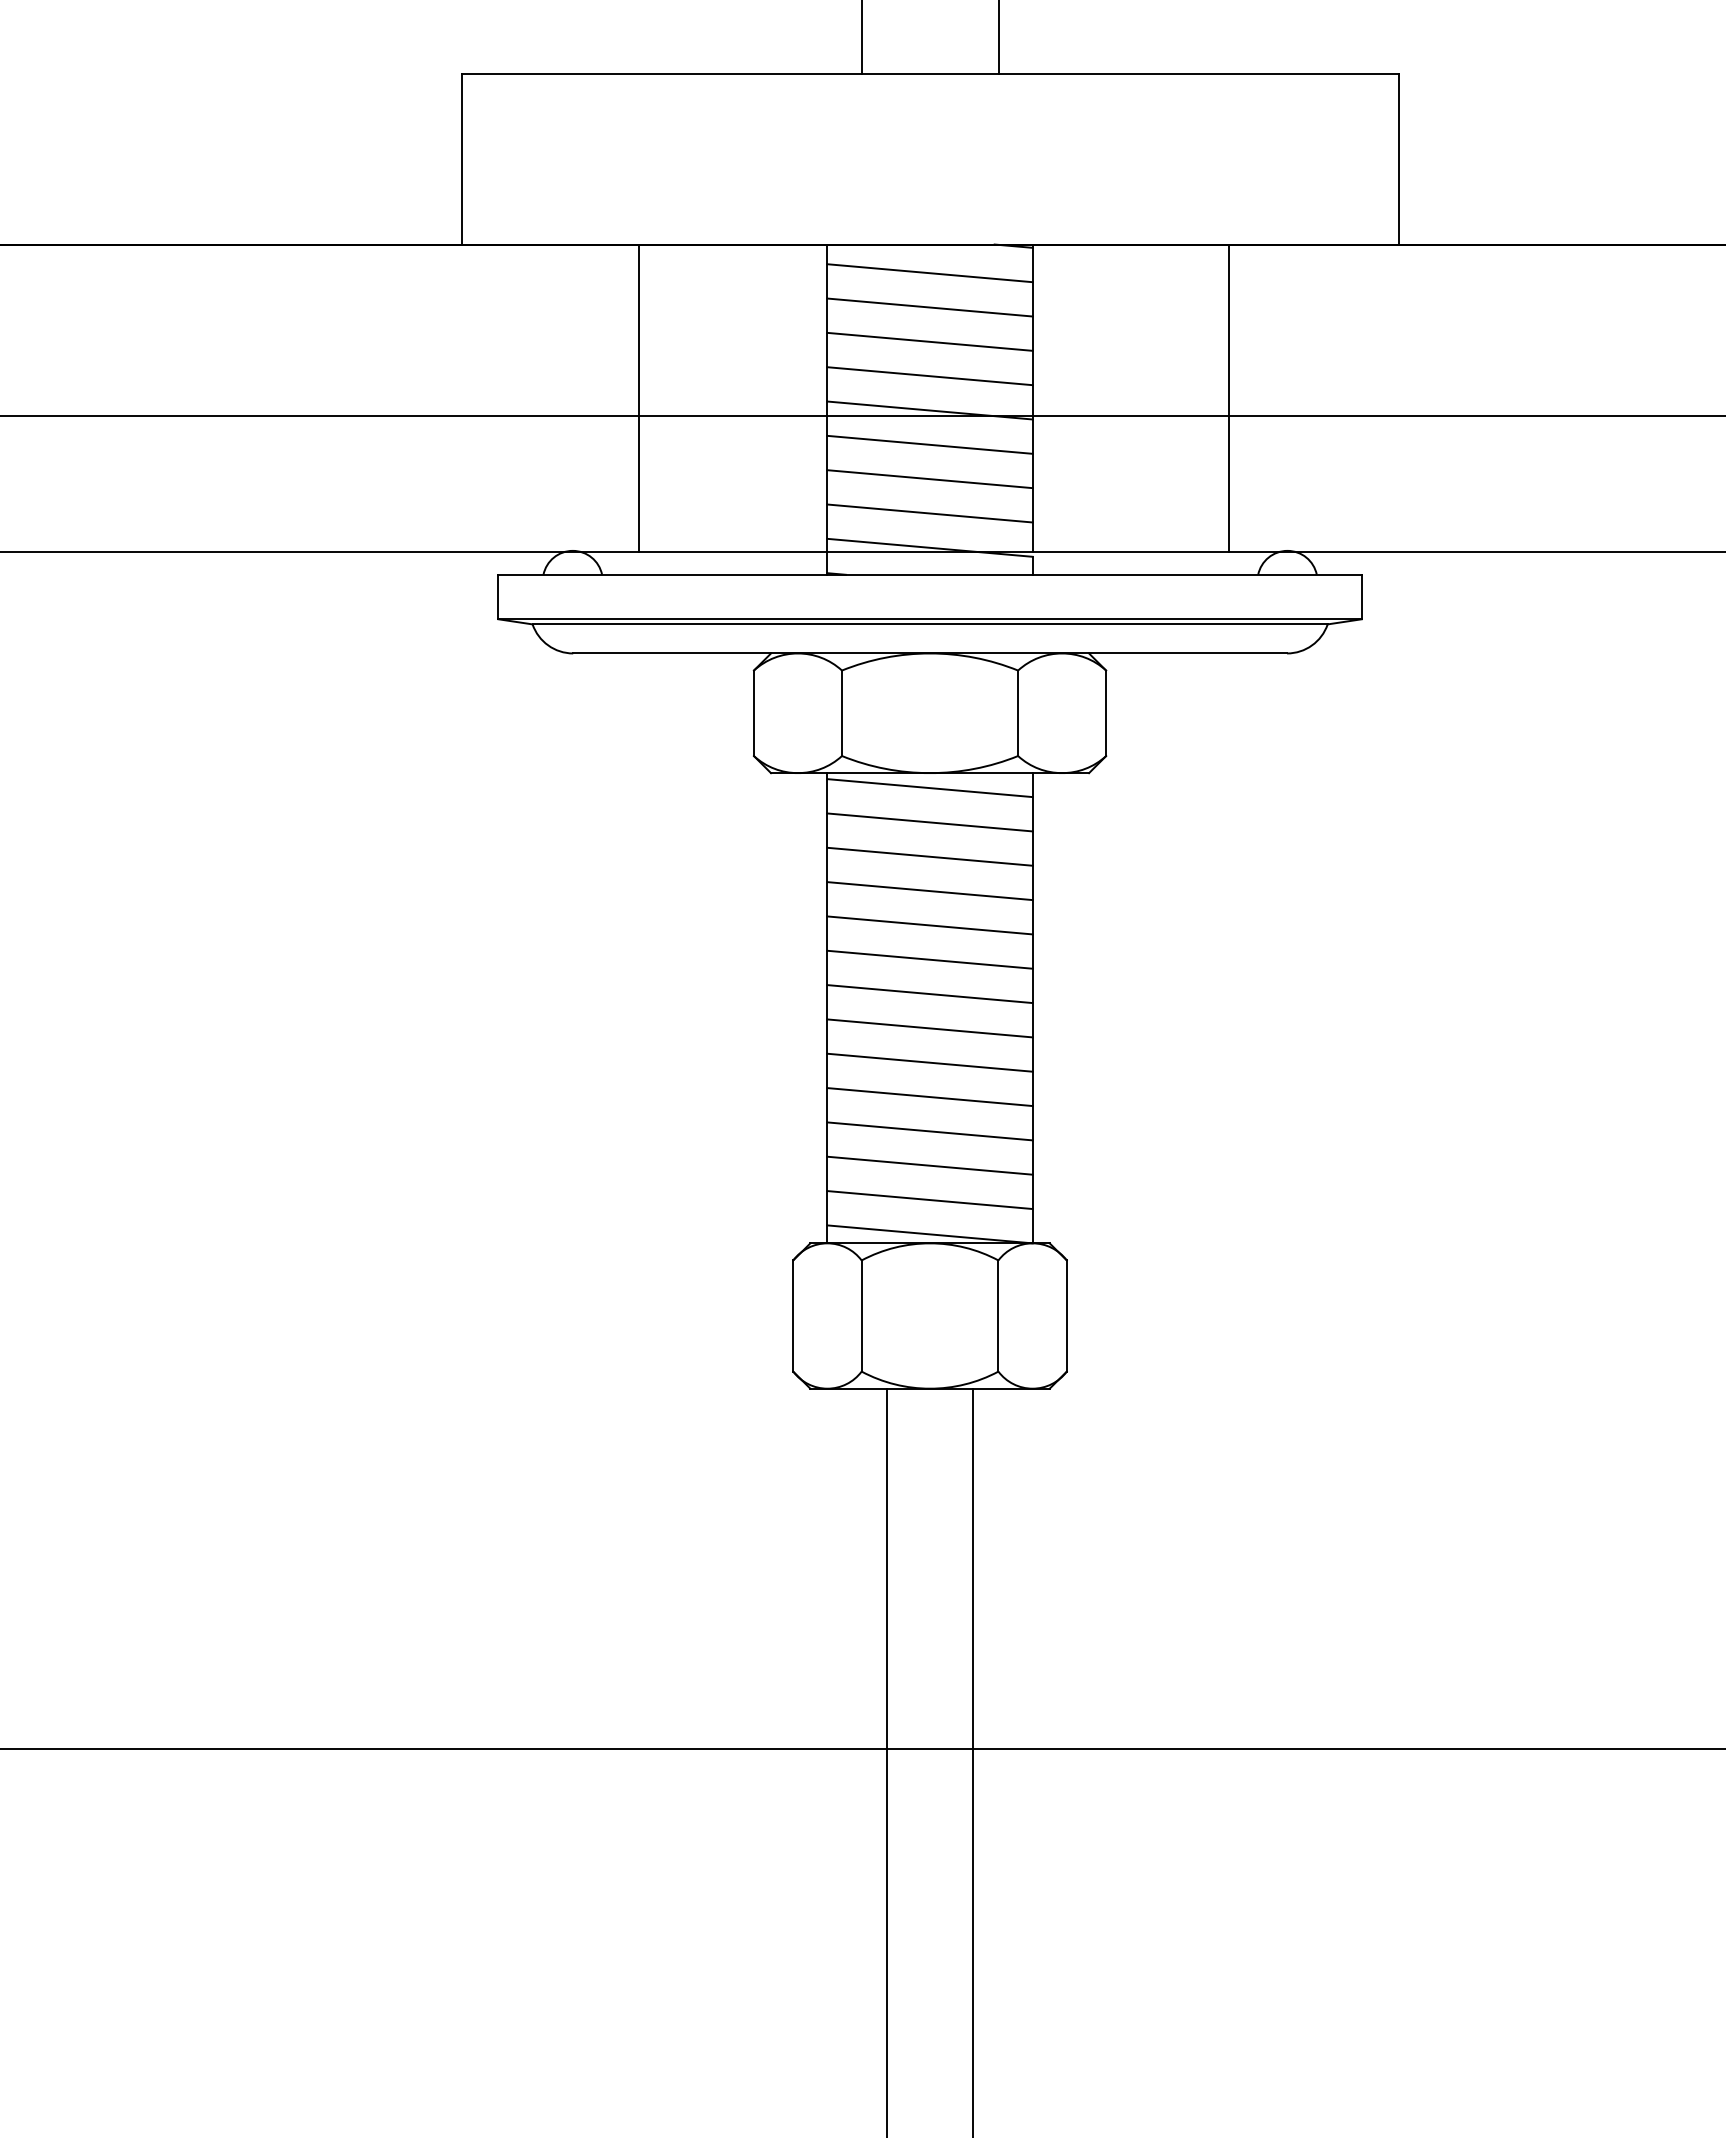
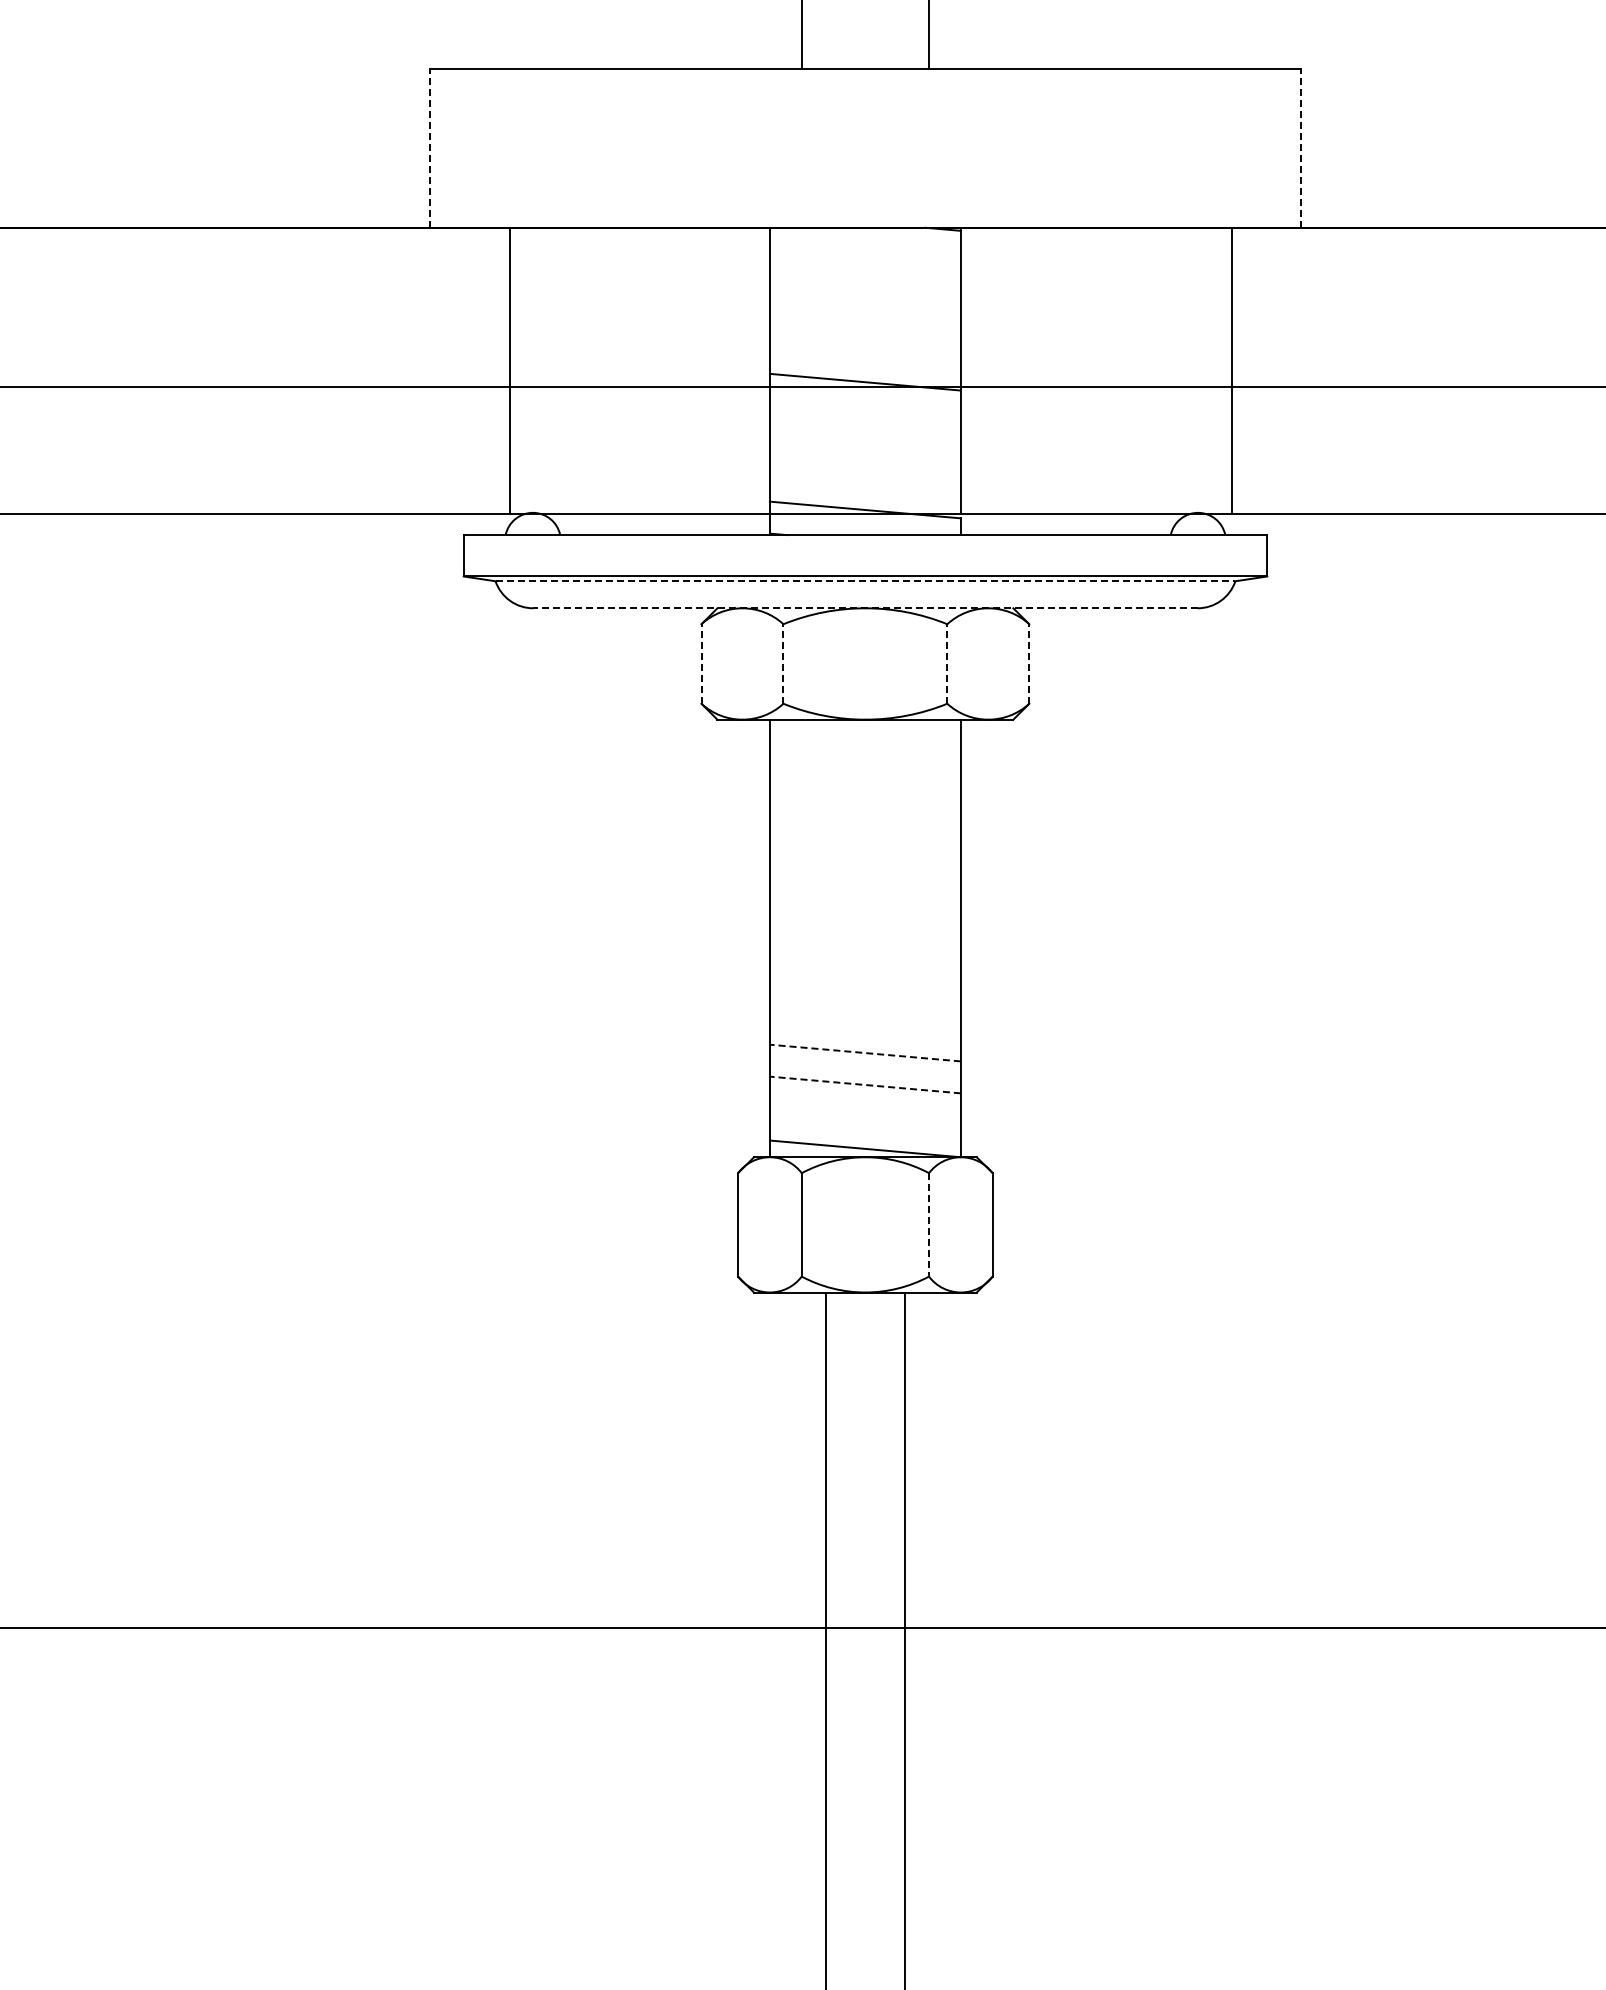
line: (461, 159) -> (429, 148), solid -> dashed
line: (1398, 159) -> (1301, 148), solid -> dashed
line: (929, 273) -> (864, 254), removed
line: (929, 307) -> (864, 286), removed
line: (929, 340) -> (864, 317), removed
line: (929, 375) -> (864, 349), removed
line: (640, 397) -> (510, 370), moved
line: (1228, 397) -> (1231, 370), moved
line: (929, 444) -> (864, 413), removed
line: (929, 478) -> (864, 445), removed
line: (929, 512) -> (864, 477), removed
line: (930, 624) -> (865, 581), solid -> dashed
line: (929, 653) -> (864, 608), solid -> dashed
line: (753, 713) -> (701, 664), solid -> dashed
line: (842, 713) -> (783, 664), solid -> dashed
line: (1018, 713) -> (947, 664), solid -> dashed
line: (1106, 713) -> (1029, 664), solid -> dashed
line: (929, 787) -> (864, 733), removed
line: (929, 822) -> (864, 765), removed
line: (929, 856) -> (864, 797), removed
line: (929, 891) -> (864, 829), removed
line: (929, 925) -> (864, 861), removed
line: (929, 959) -> (864, 893), removed
line: (929, 993) -> (864, 924), removed
line: (929, 1027) -> (864, 956), removed
line: (929, 1062) -> (864, 988), removed
line: (929, 1096) -> (864, 1020), removed
line: (930, 1131) -> (865, 1053), solid -> dashed
line: (930, 1166) -> (865, 1085), solid -> dashed
line: (929, 1199) -> (864, 1116), removed
line: (998, 1315) -> (929, 1224), solid -> dashed

